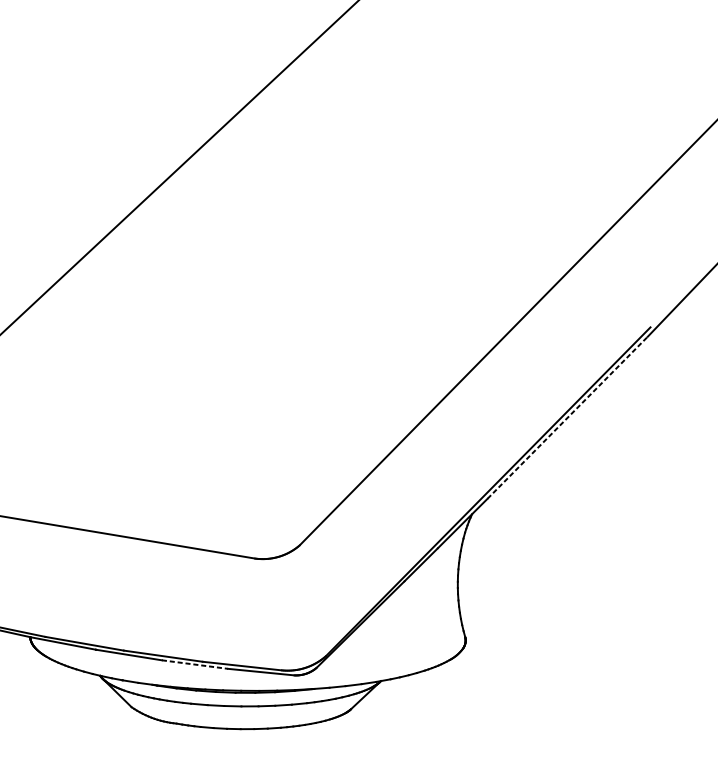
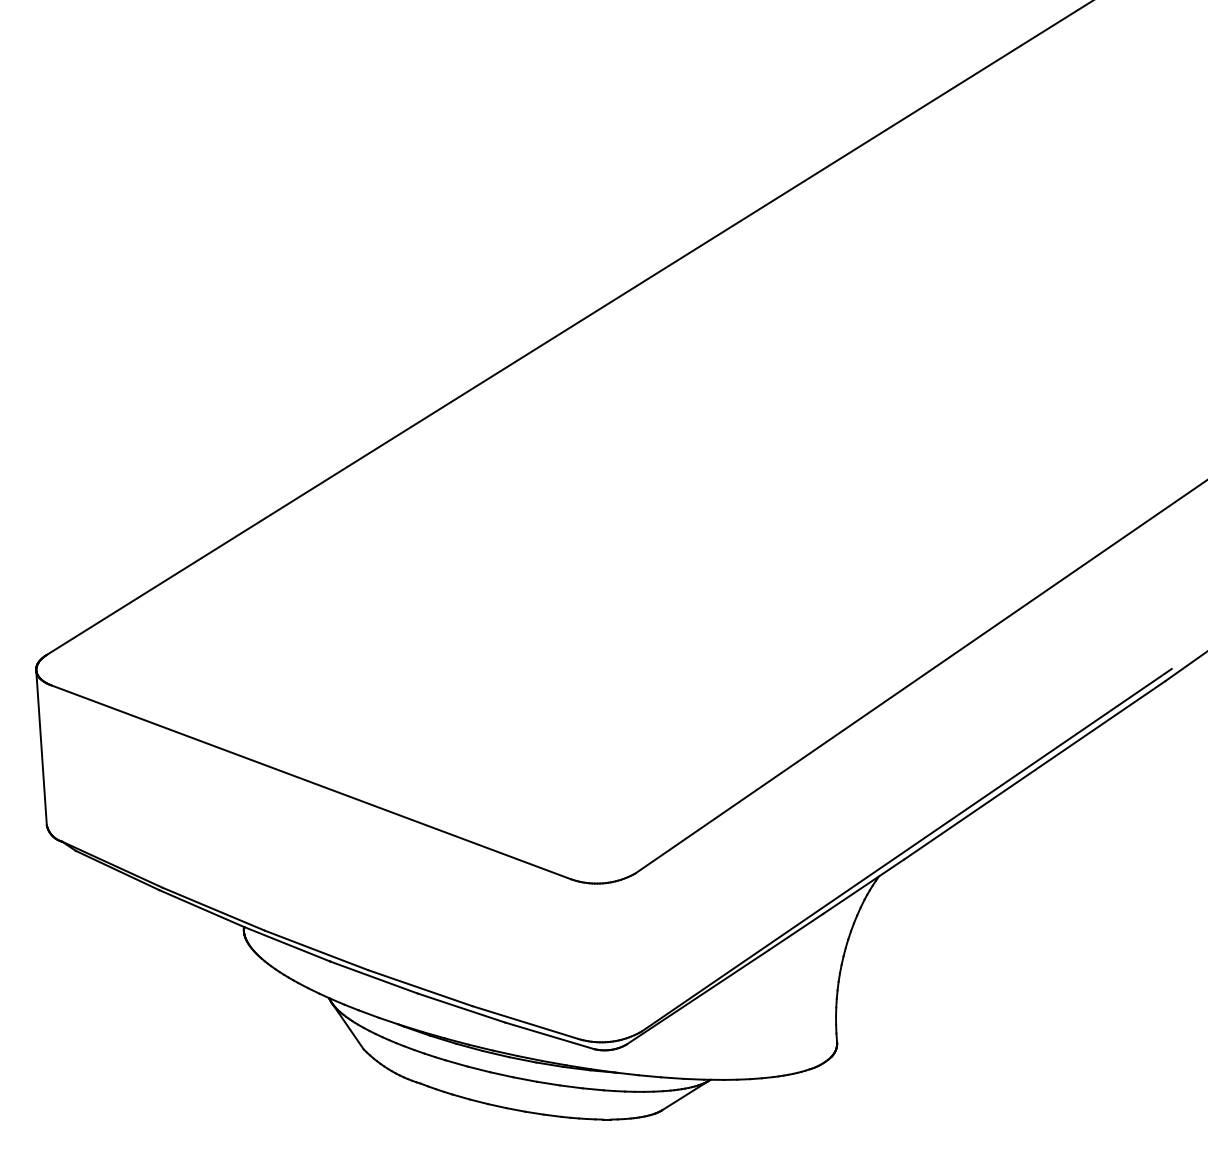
line: (568, 417) -> (1035, 770), dashed -> solid
line: (195, 664) -> (461, 1008), dashed -> solid

